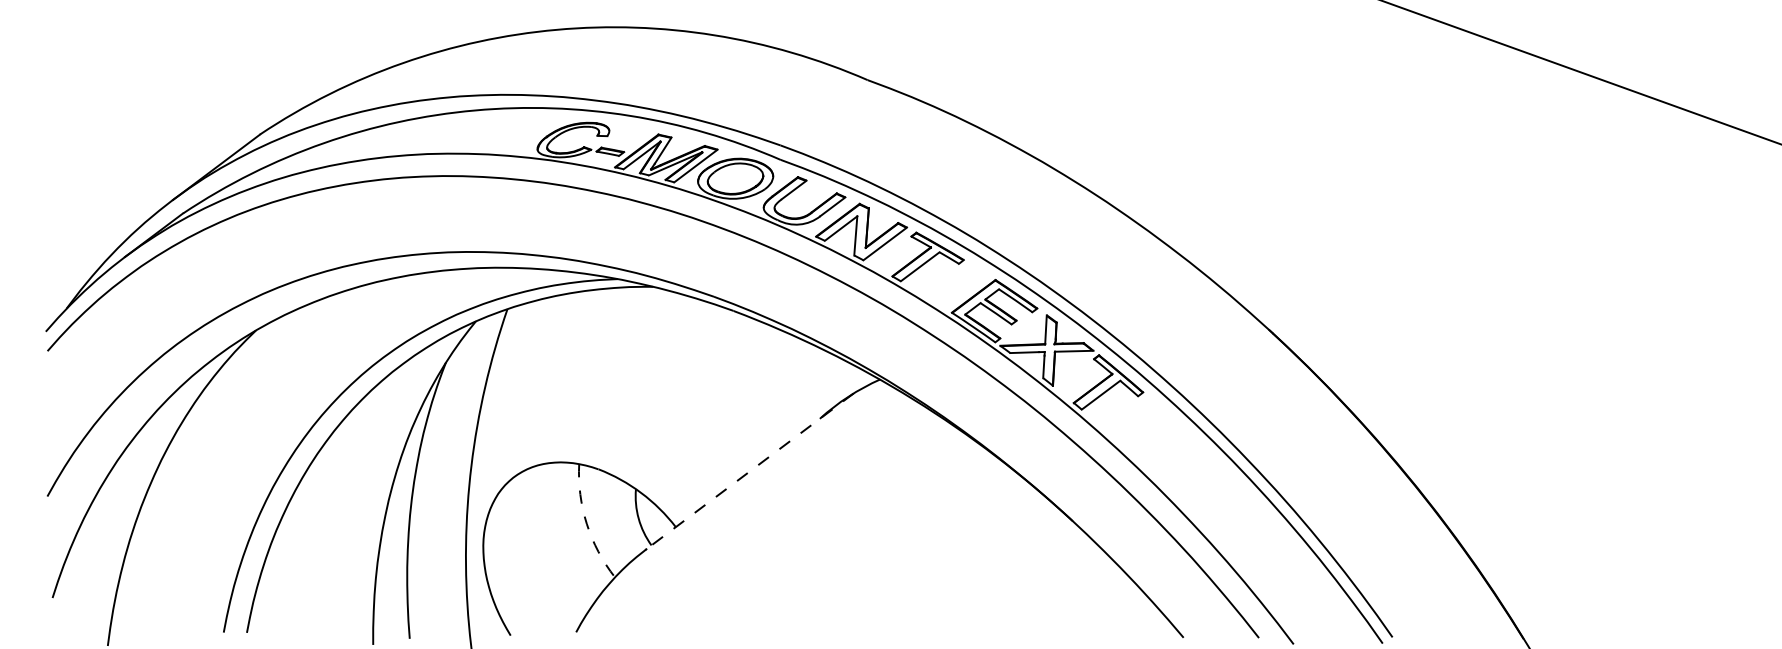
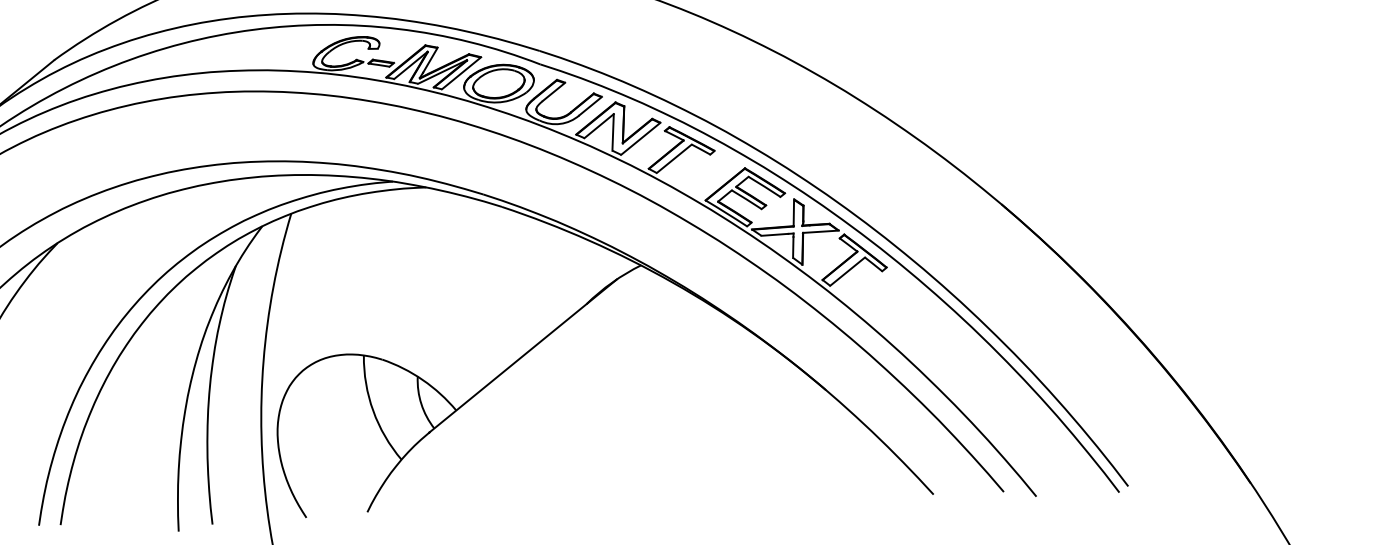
line: (749, 471) -> (522, 355), dashed -> solid
arc: (586, 524) -> (372, 411), dashed -> solid

